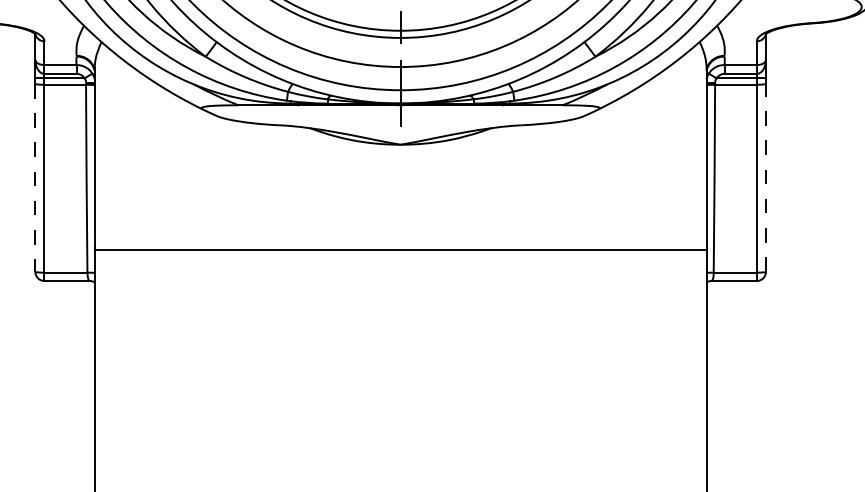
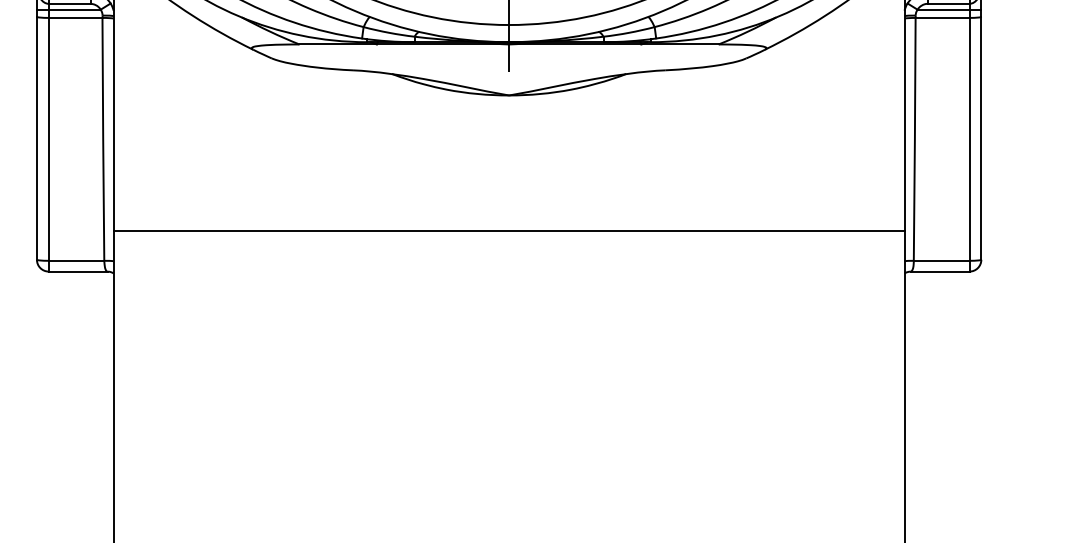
line: (35, 177) -> (37, 137), dashed -> solid
line: (765, 177) -> (980, 137), dashed -> solid

